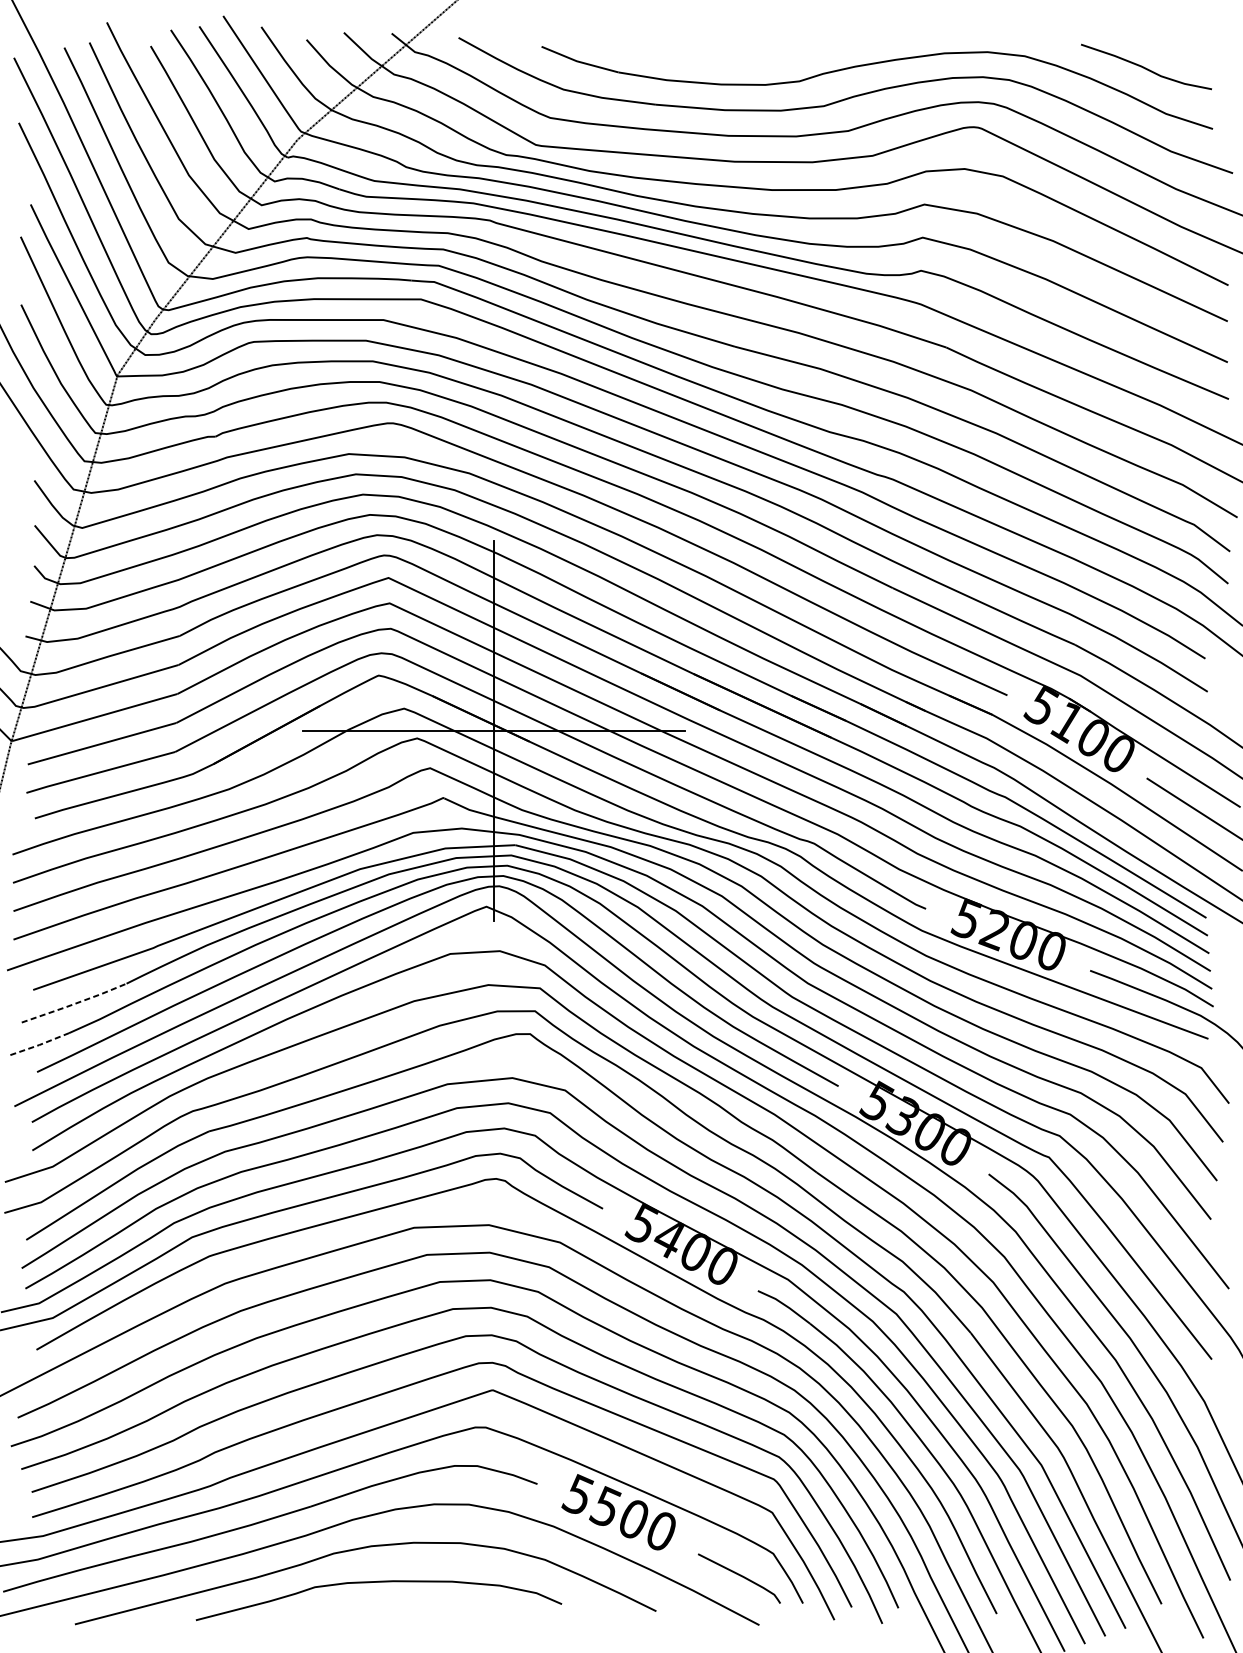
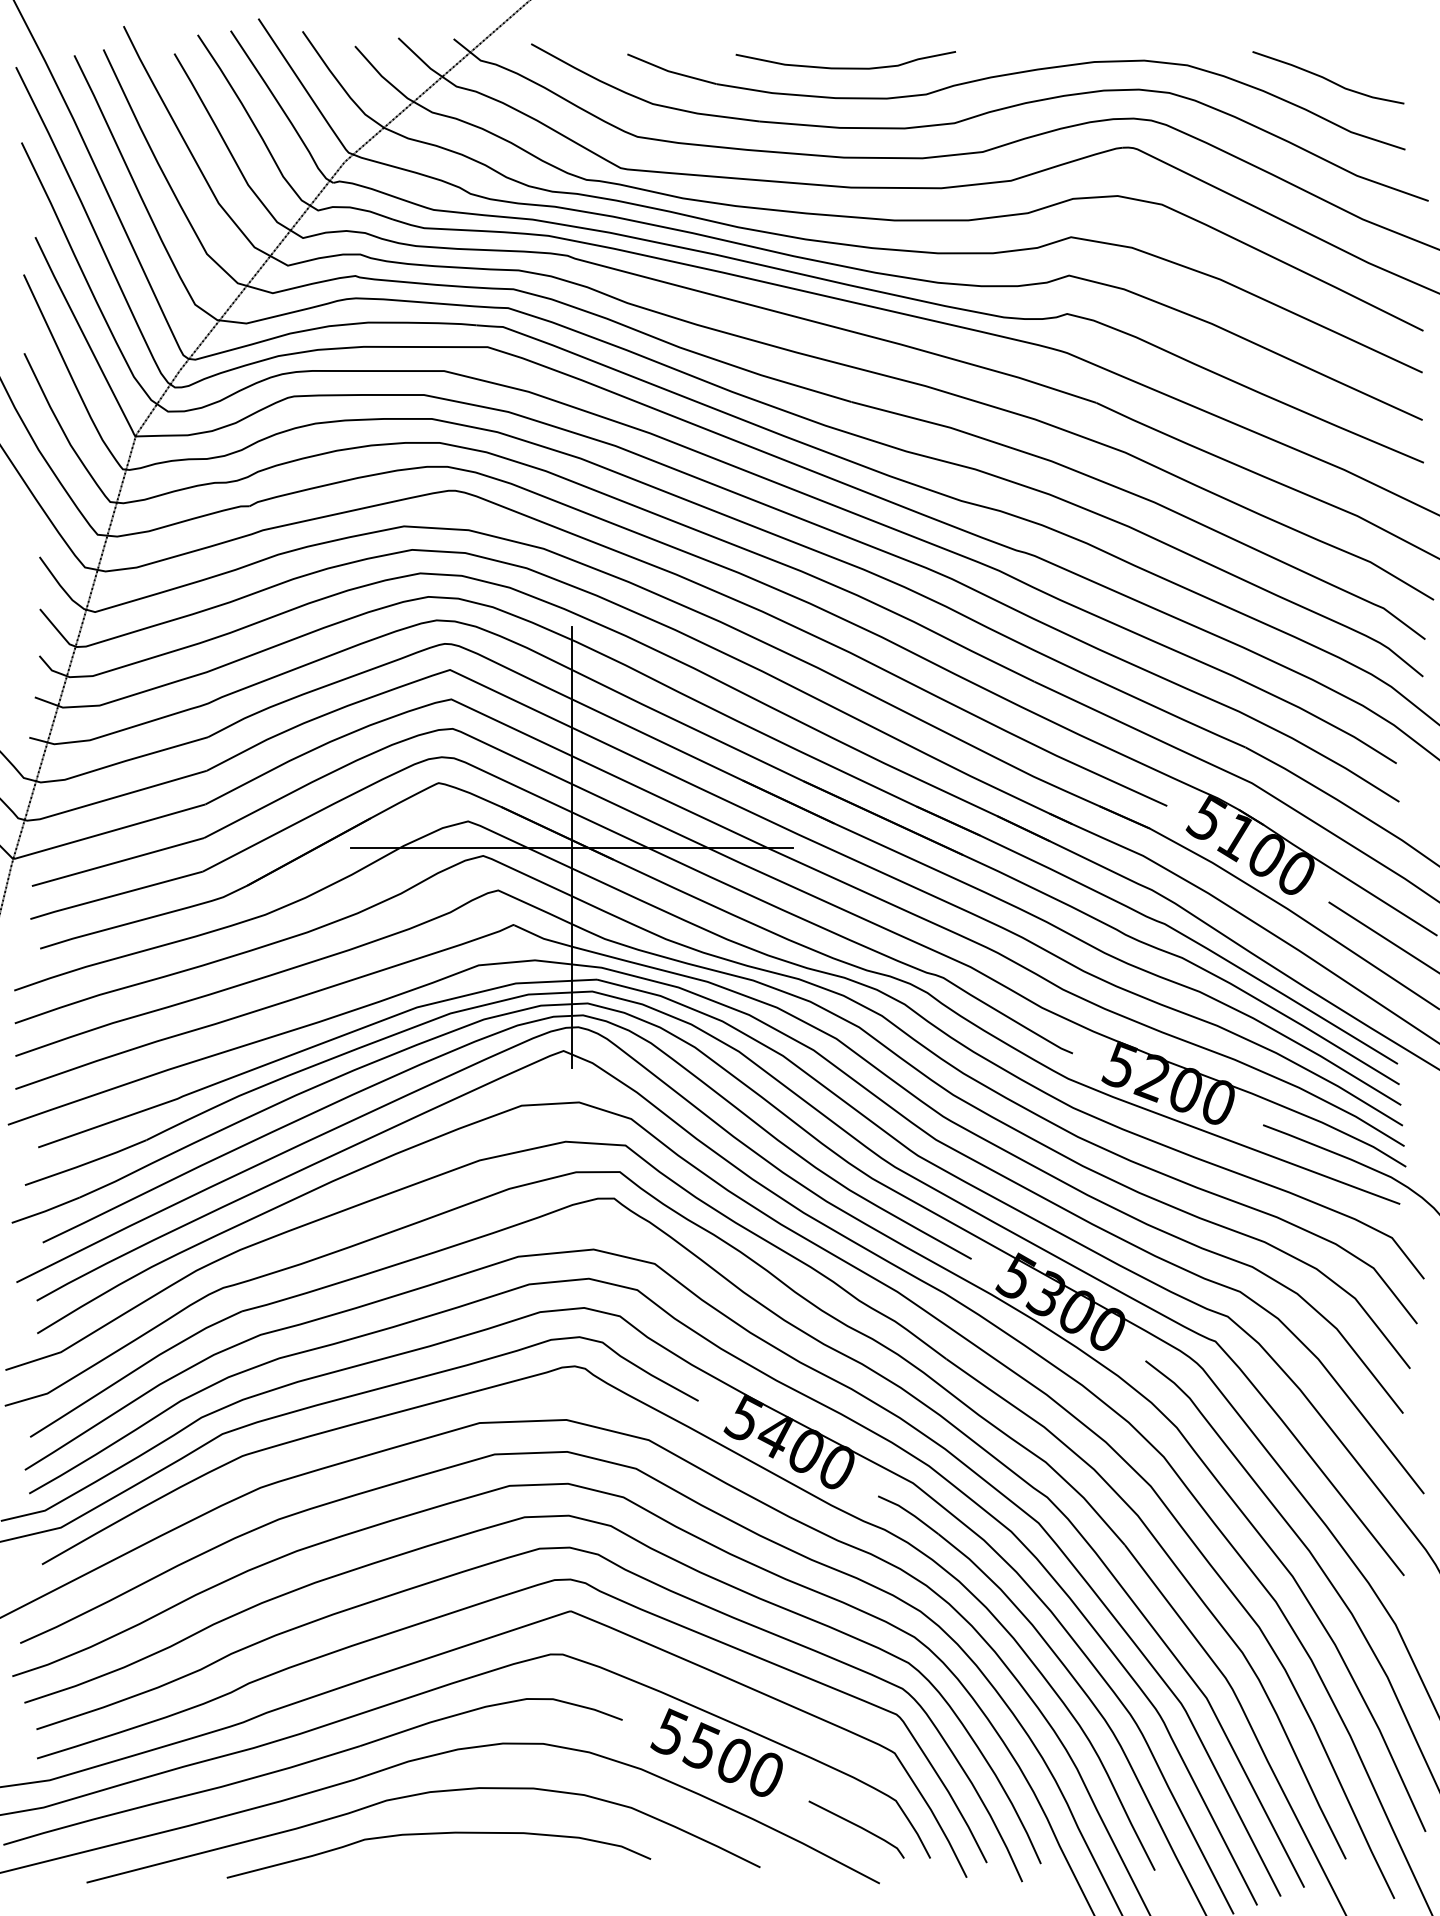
curve: (729, 58) -> (845, 67), added
line: (74, 1003) -> (86, 1163), dashed -> solid
line: (40, 1044) -> (46, 1210), dashed -> solid

